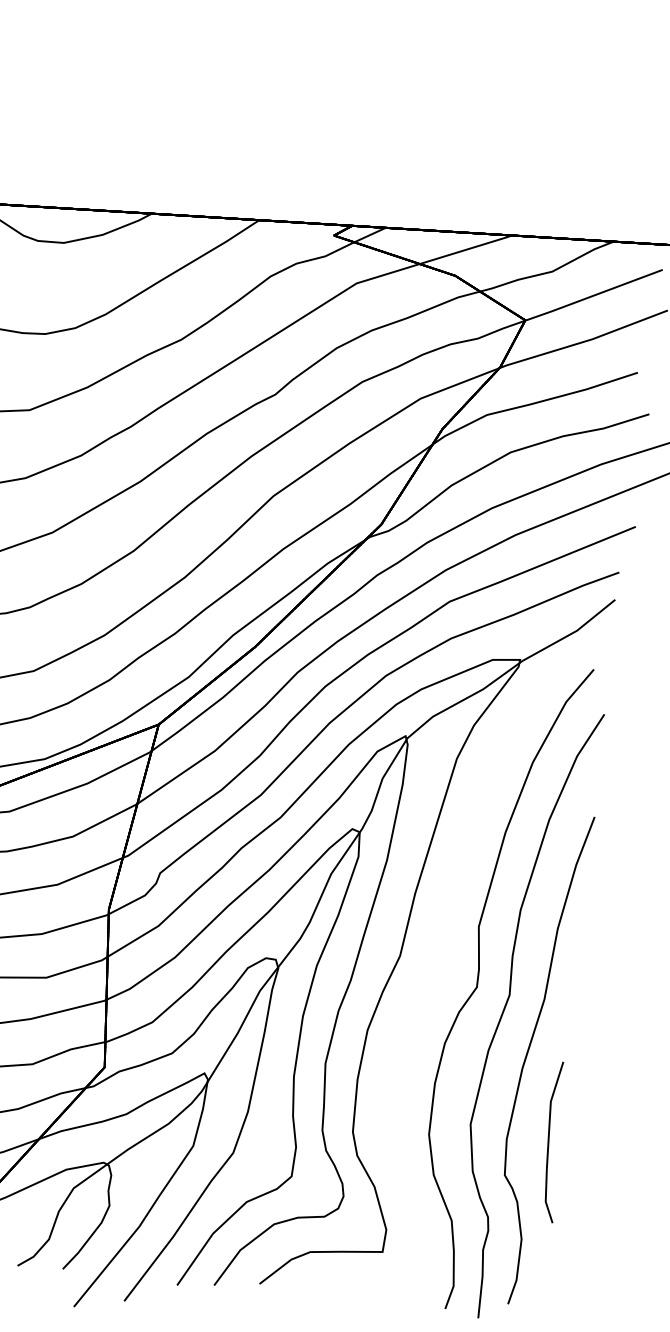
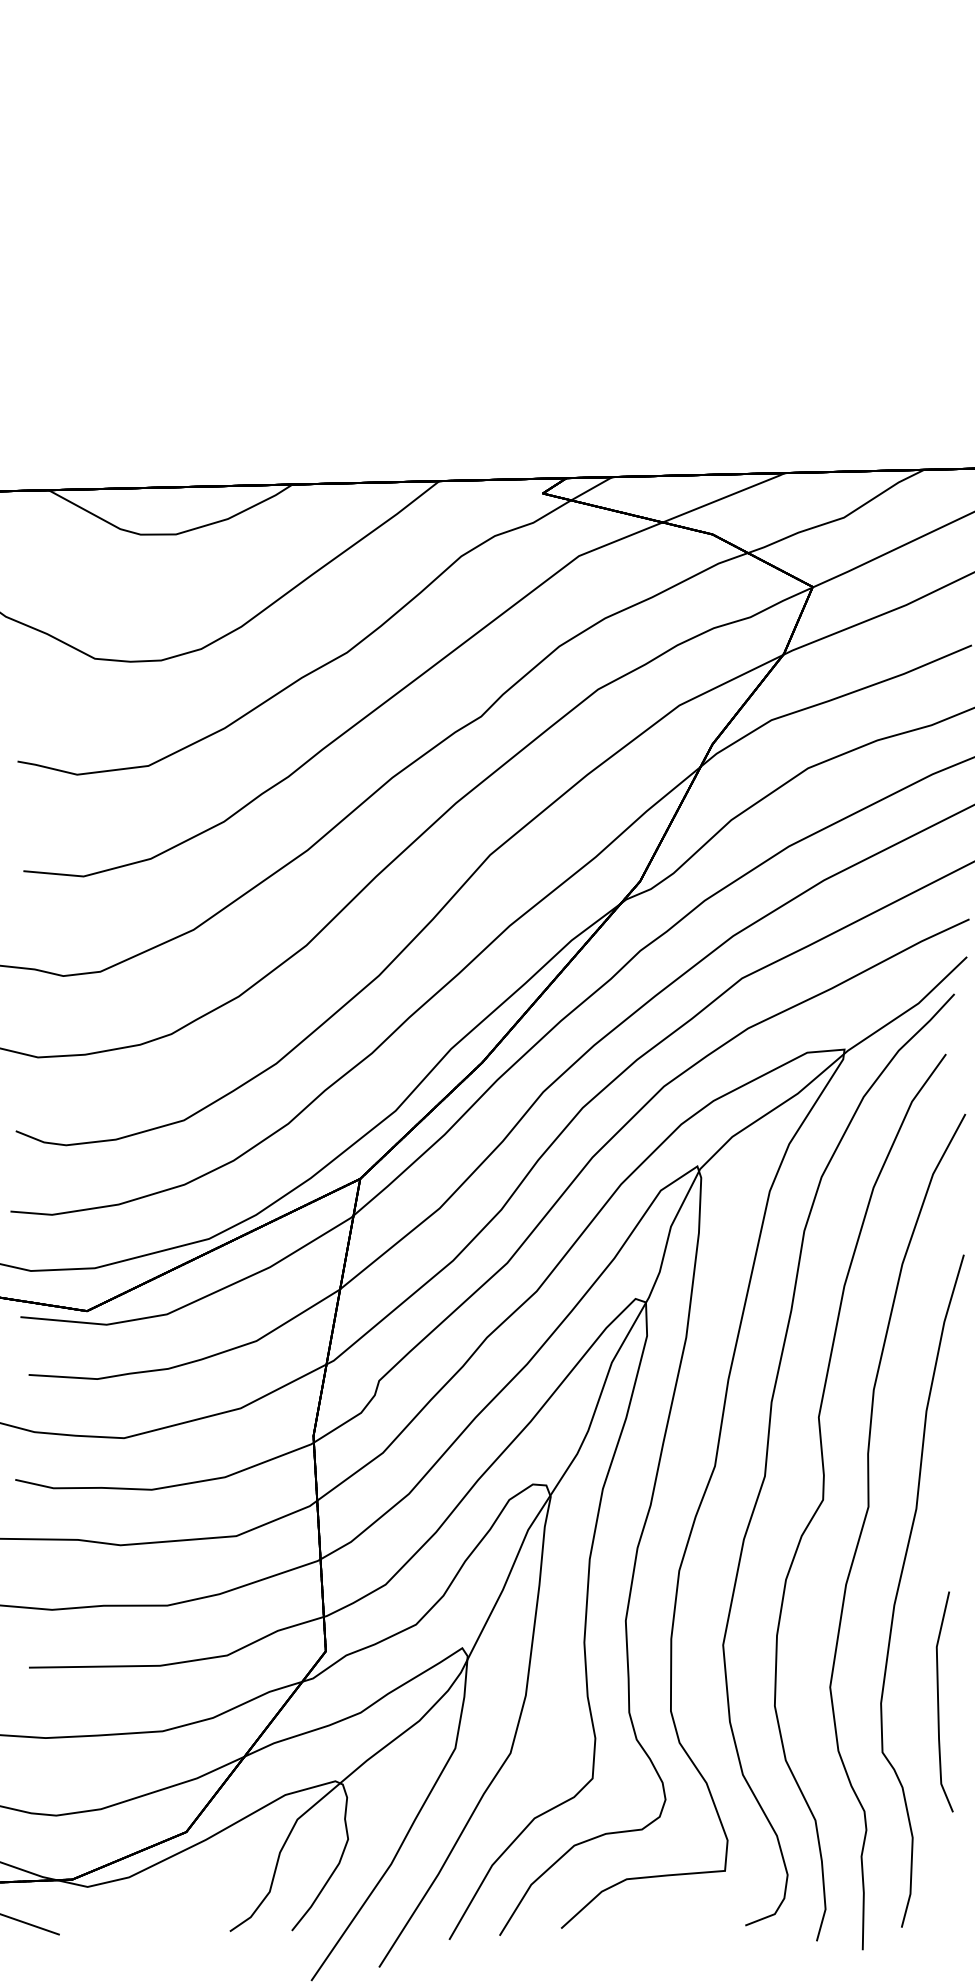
curve: (440, 948) -> (768, 1451), added

